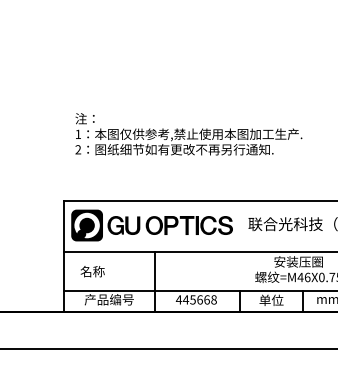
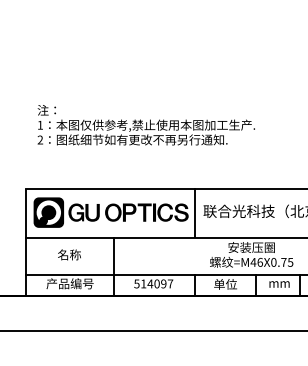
line: (239, 226) -> (194, 213), added
text: (92, 271) -> (69, 254), moved
text: (195, 299) -> (152, 283), 445668 -> 514097

